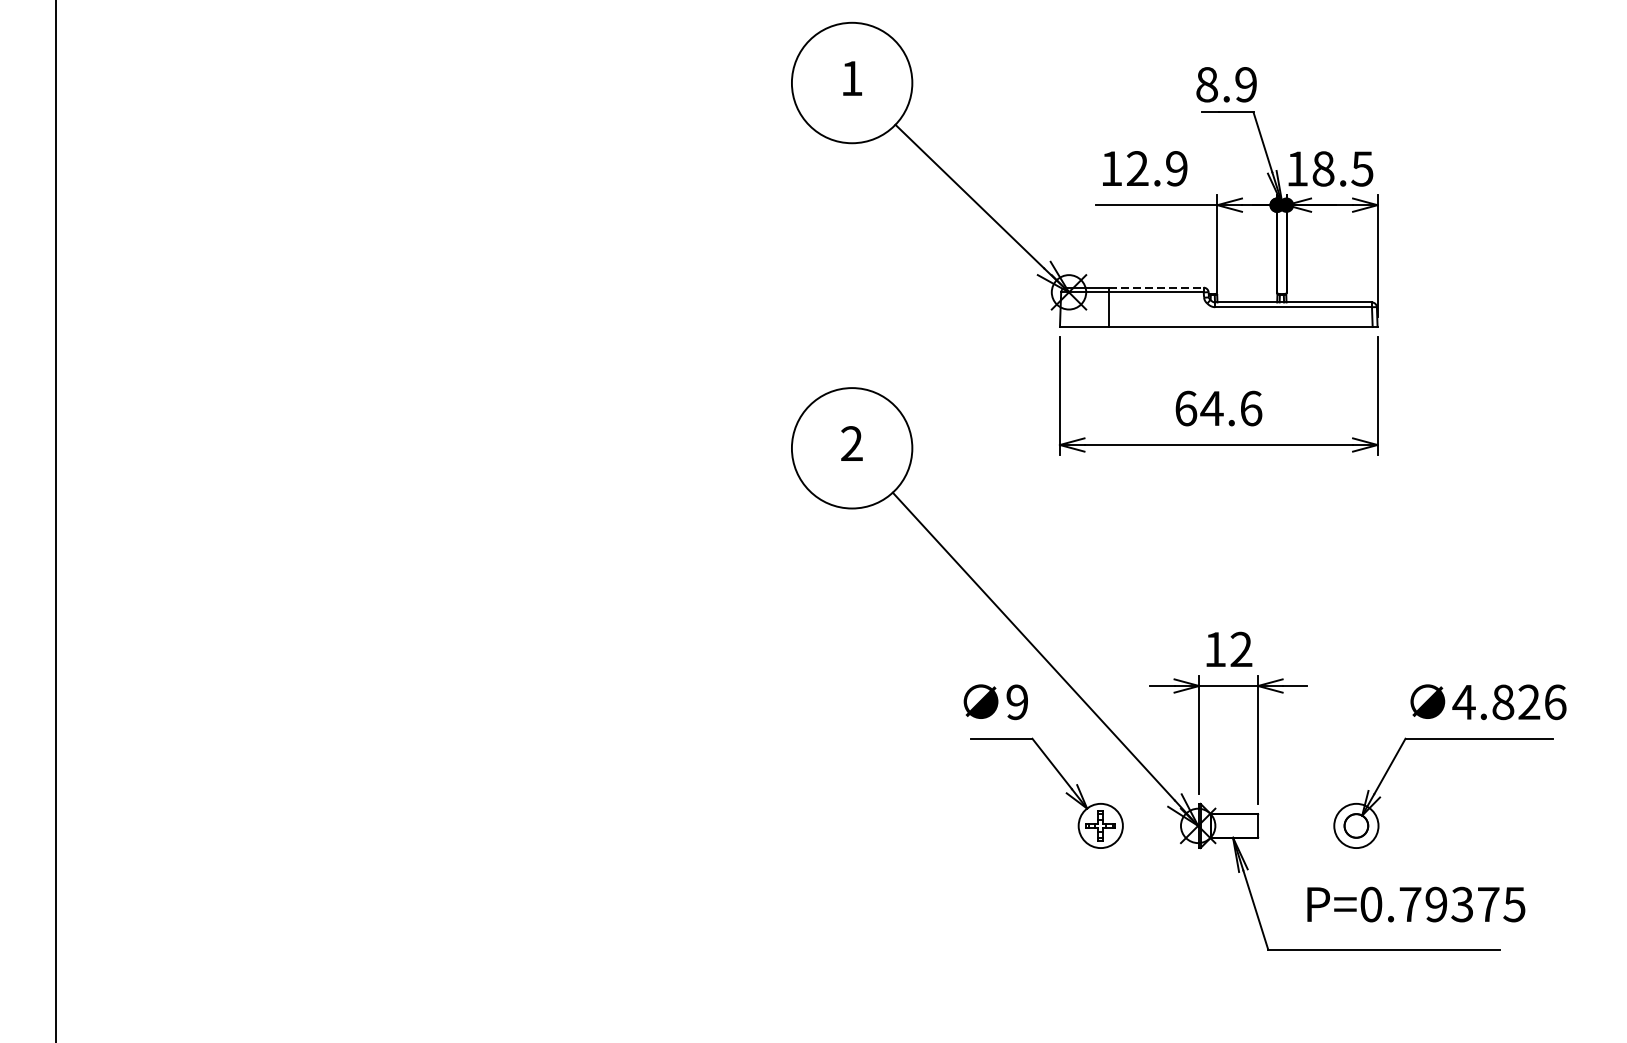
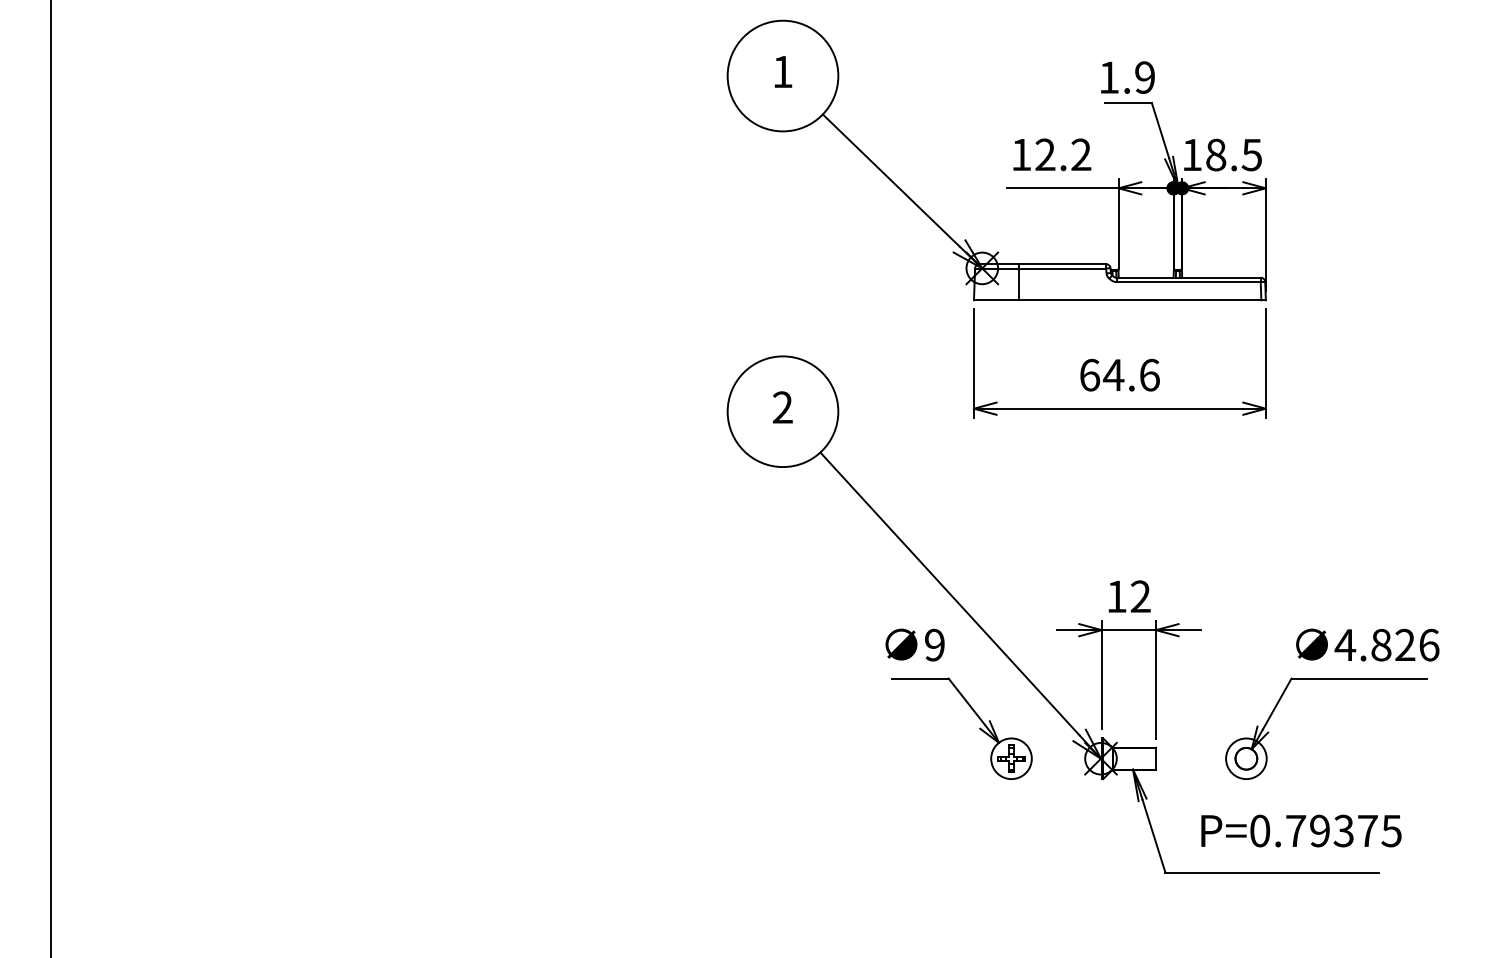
text: (1207, 84) -> (1109, 77), 8.9 -> 1.9
text: (1176, 168) -> (1081, 154), 12.9 -> 12.2
line: (1157, 288) -> (1063, 264), dashed -> solid

